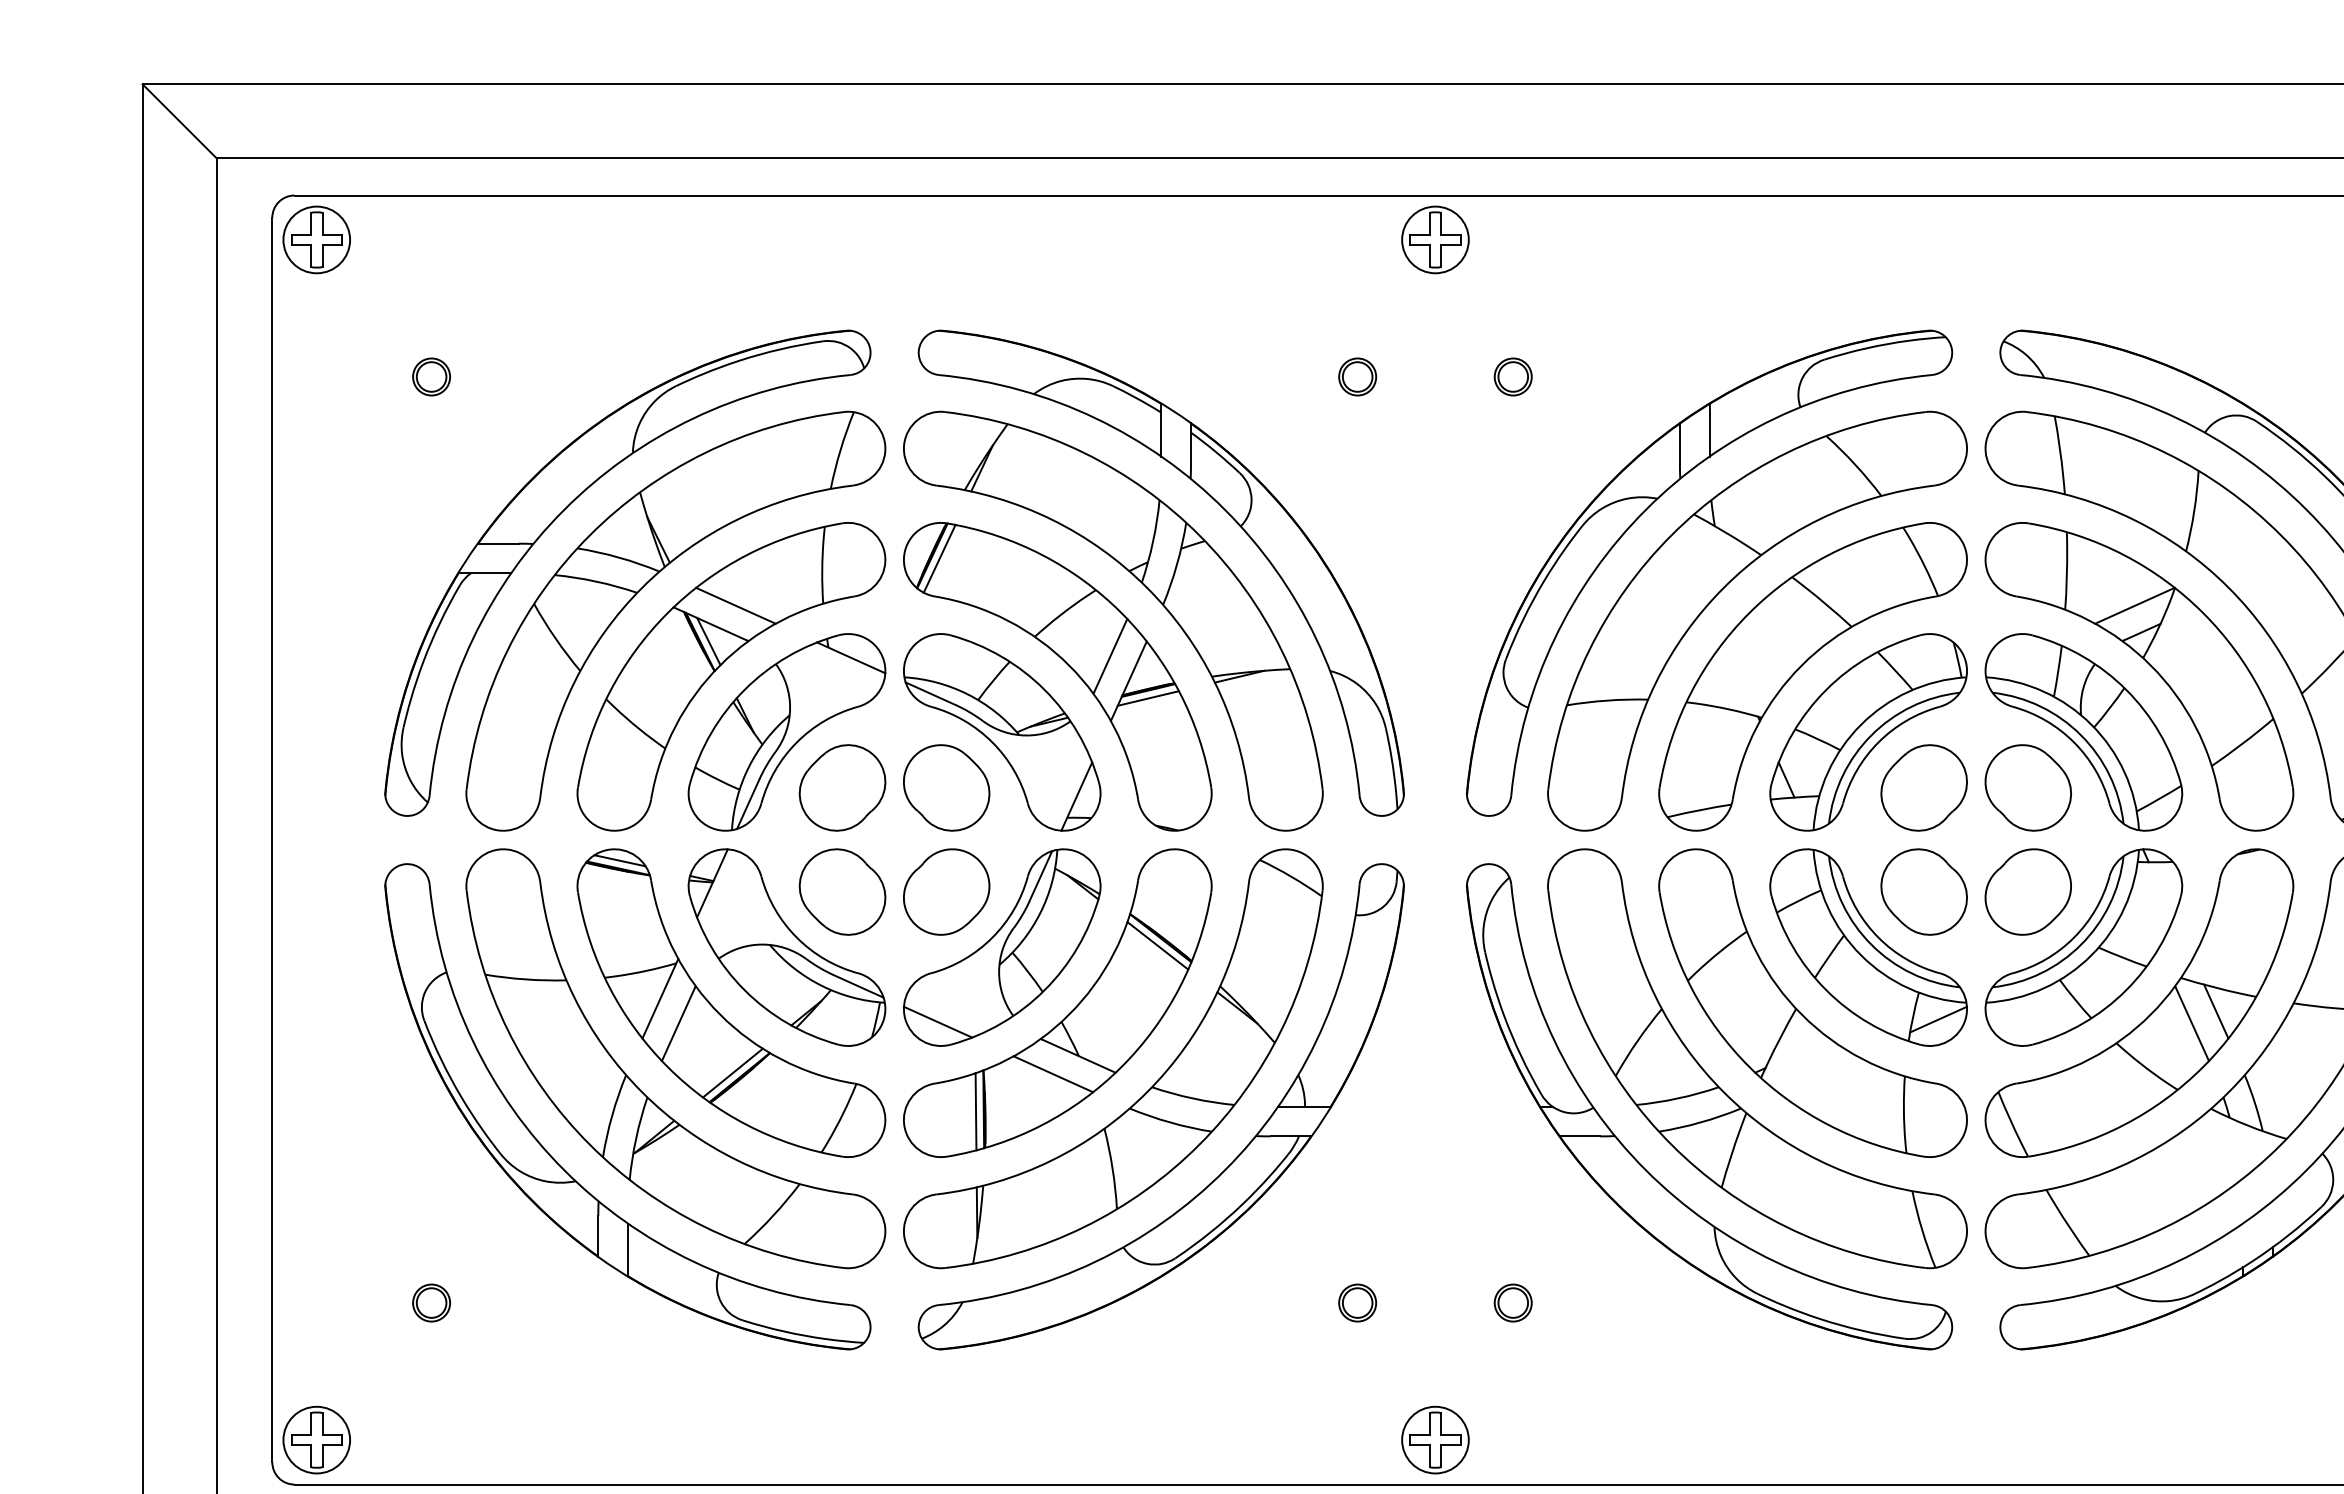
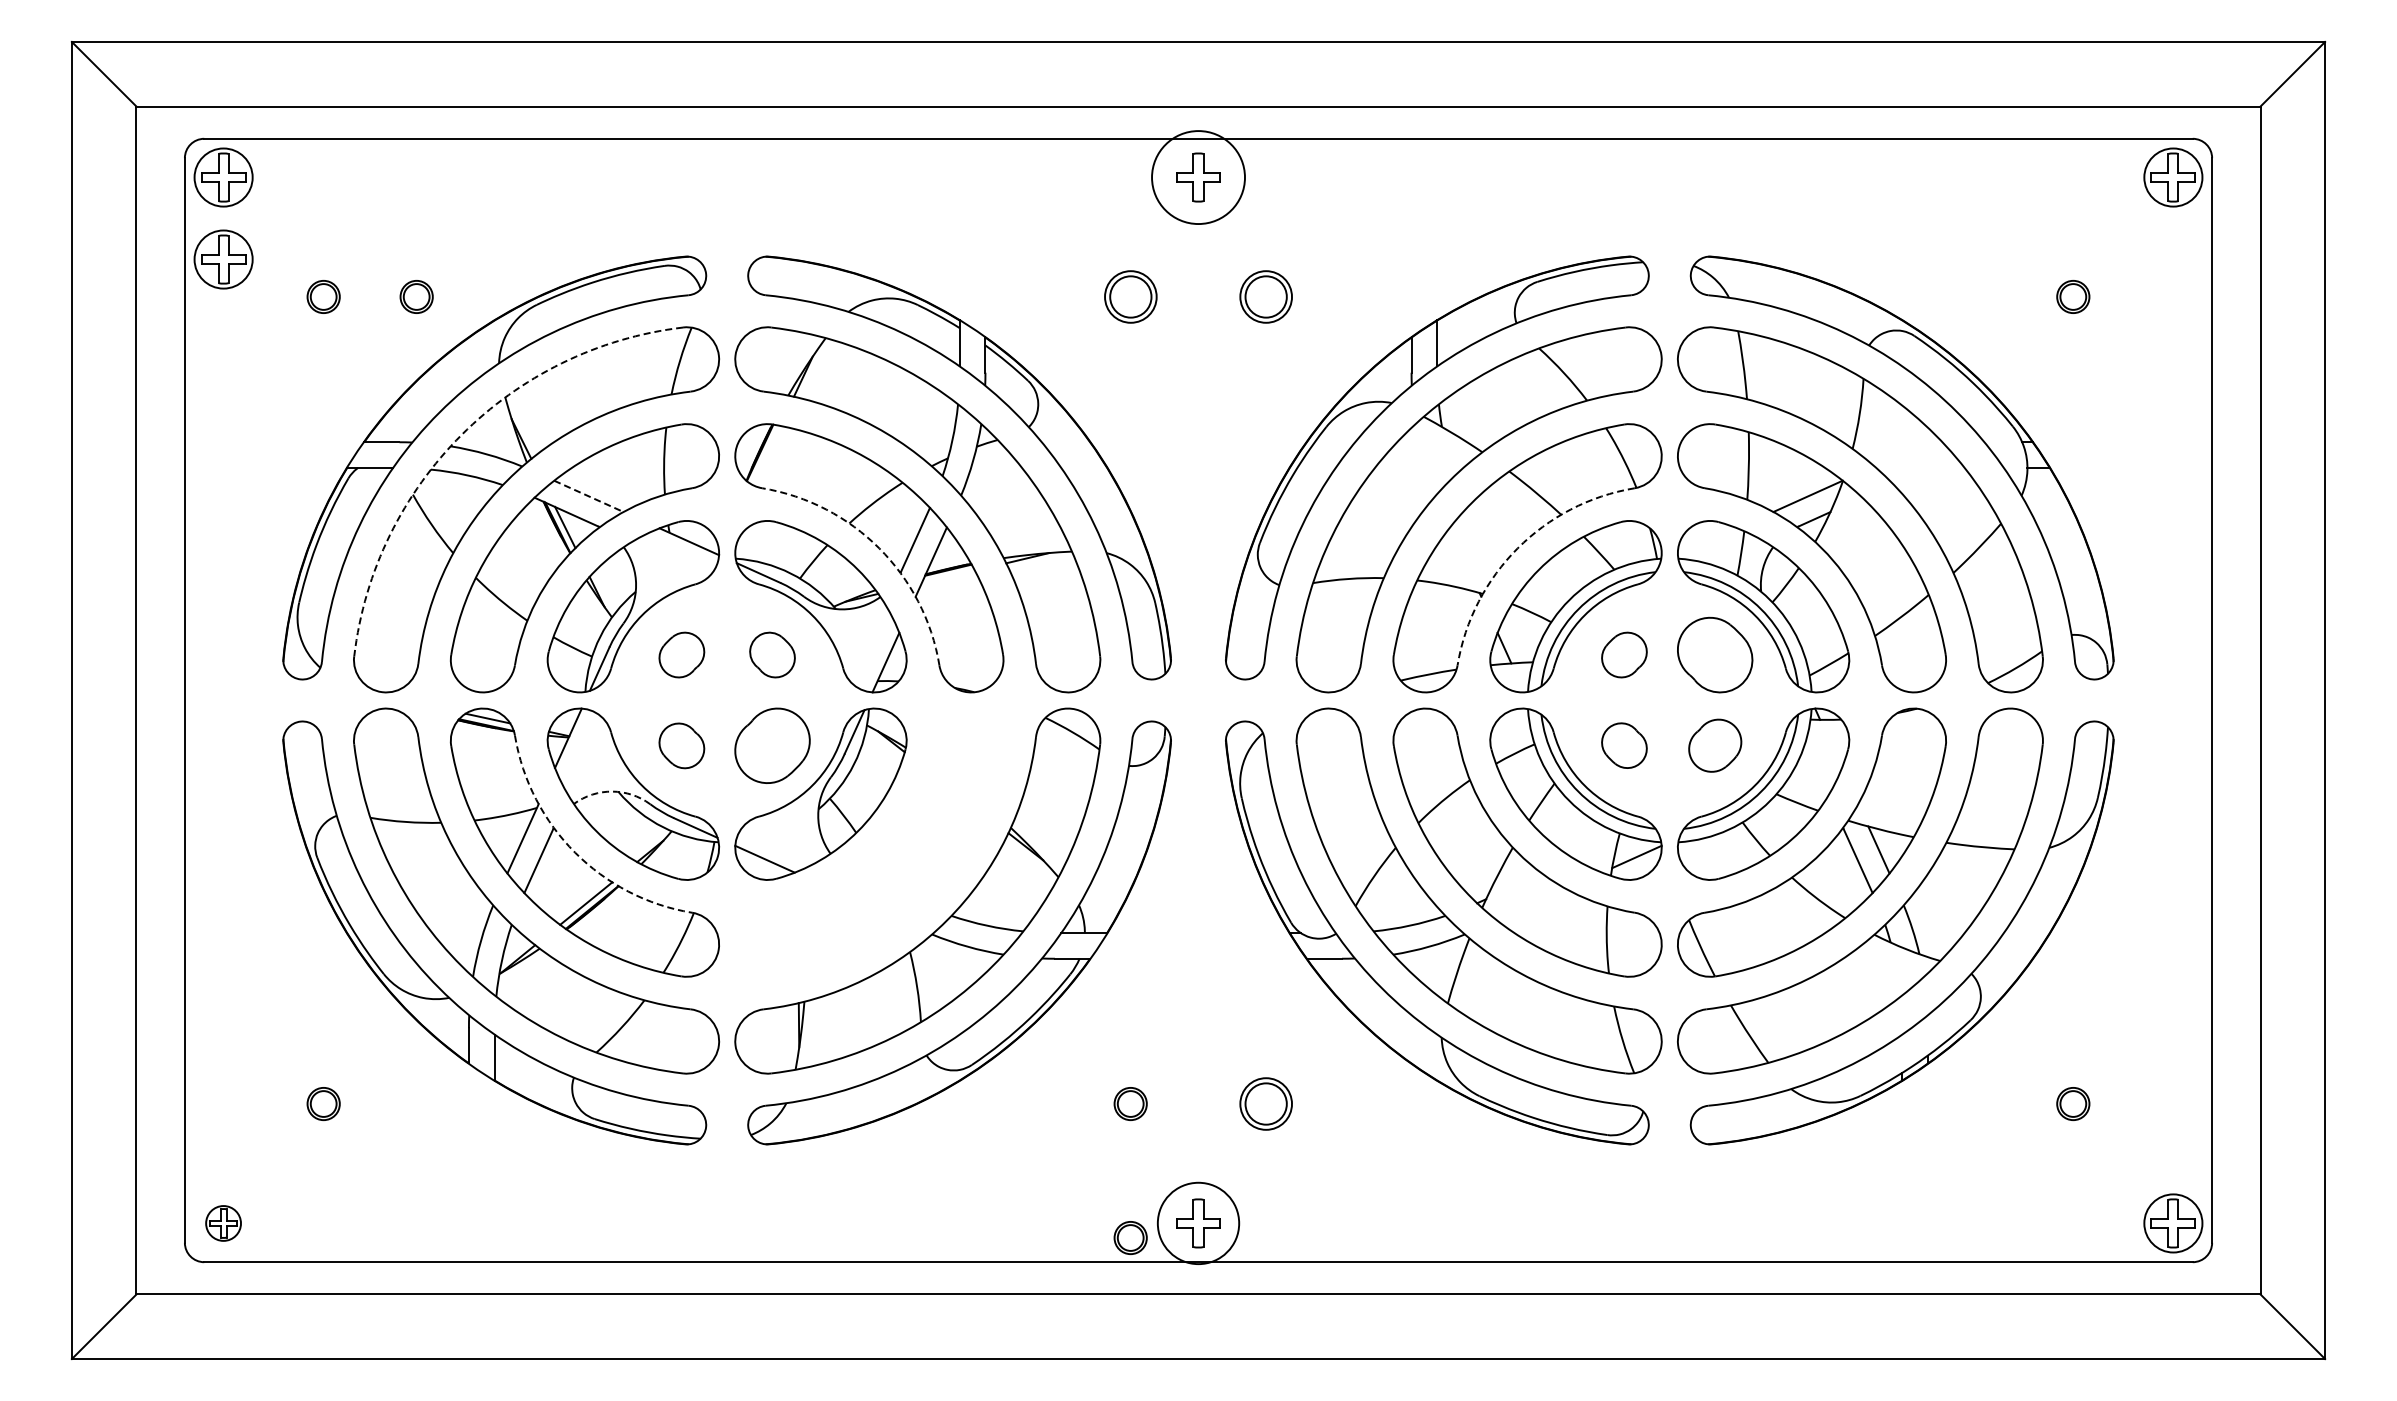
circle: (1435, 239) -> (1198, 177), size x1.6
part: (316, 333) -> (223, 259), added
part: (538, 376) -> (416, 296), added
part: (1357, 376) -> (1130, 296), size x1.6
part: (1513, 376) -> (1266, 296), size x1.6
arc: (589, 534) -> (461, 434), solid -> dashed
line: (939, 558) -> (766, 455), removed
line: (736, 605) -> (589, 496), solid -> dashed
arc: (1069, 665) -> (879, 548), solid -> dashed
arc: (1801, 665) -> (1517, 548), solid -> dashed
line: (1148, 697) -> (948, 576), removed
part: (842, 787) -> (681, 654), size x0.6
part: (946, 787) -> (772, 654), size x0.6
part: (1924, 787) -> (1624, 654), size x0.6
part: (842, 891) -> (681, 745), size x0.6
part: (1924, 891) -> (1624, 745), size x0.6
part: (2028, 891) -> (1715, 745), size x0.7
arc: (763, 944) -> (612, 791), solid -> dashed
part: (1068, 1013) -> (878, 851), removed
arc: (720, 1014) -> (575, 852), solid -> dashed
part: (1513, 1302) -> (1266, 1103), size x1.6
part: (316, 1440) -> (223, 1223), size x0.6
circle: (1435, 1440) -> (1198, 1223), size x1.4
part: (1357, 1456) -> (1130, 1237), added

